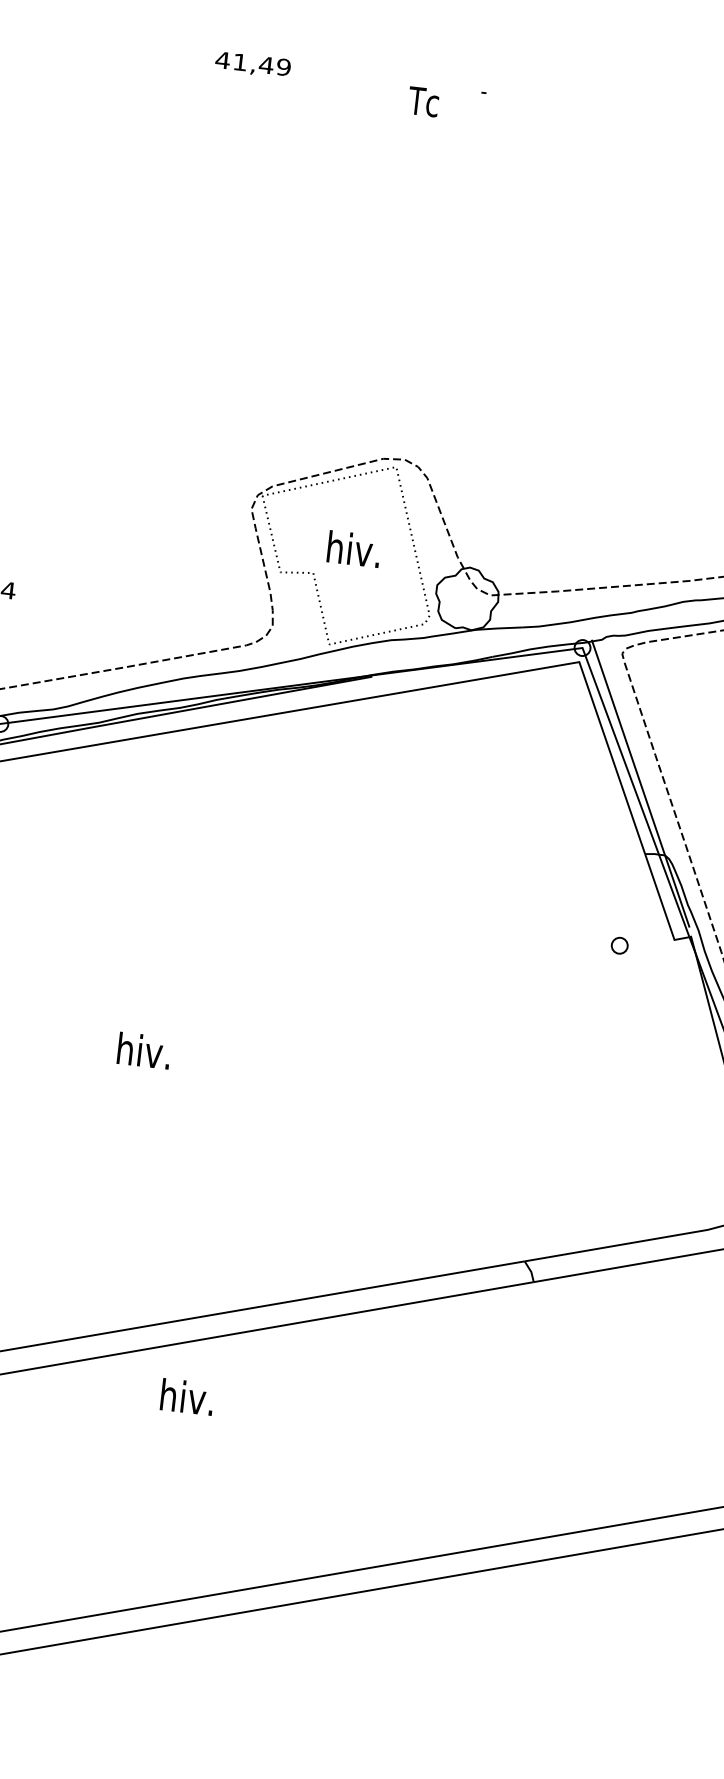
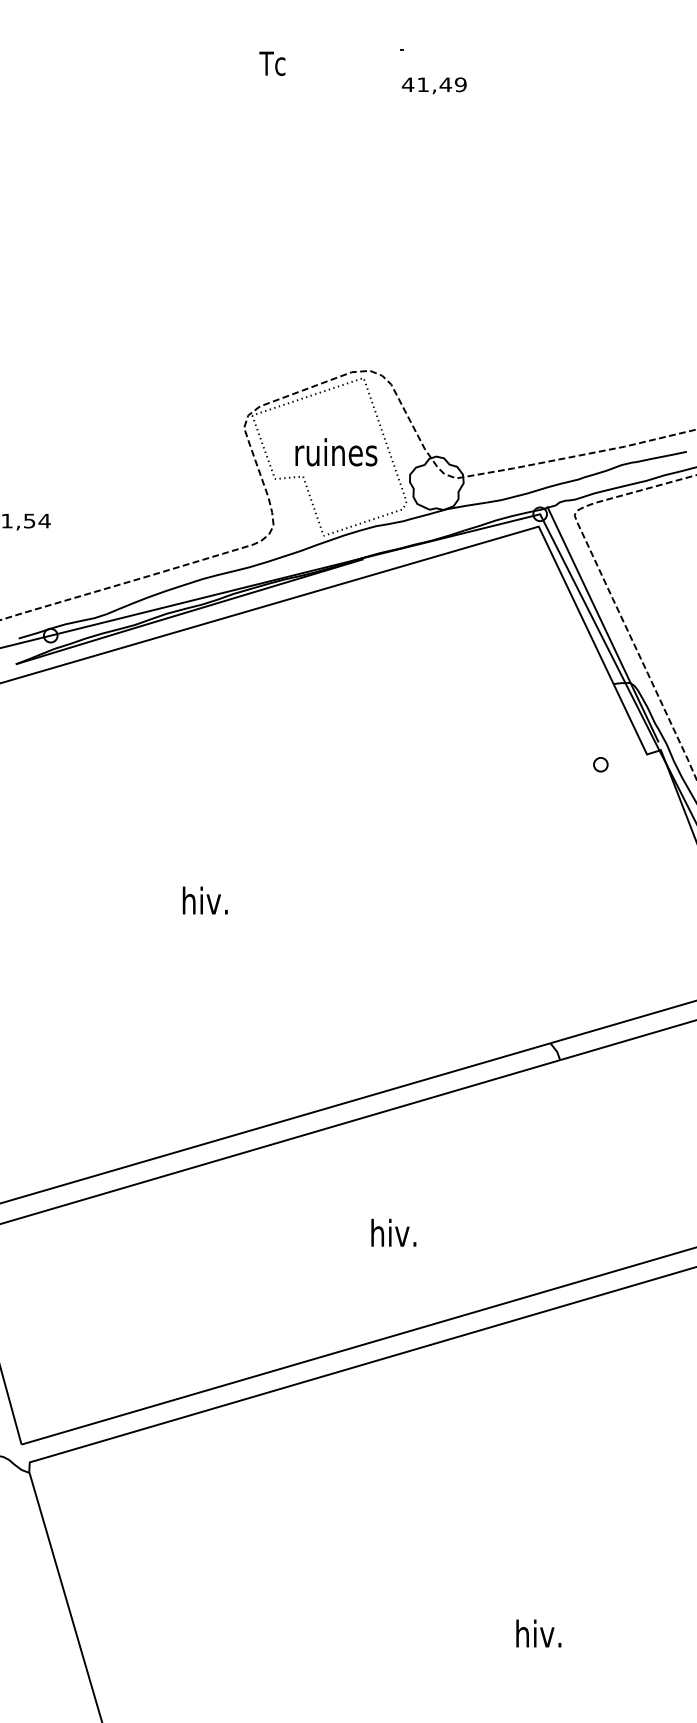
text: (252, 64) -> (433, 85), moved
text: (423, 101) -> (272, 63), moved
text: (355, 549) -> (336, 452), hiv. -> ruines
text: (187, 1396) -> (393, 1232), moved

